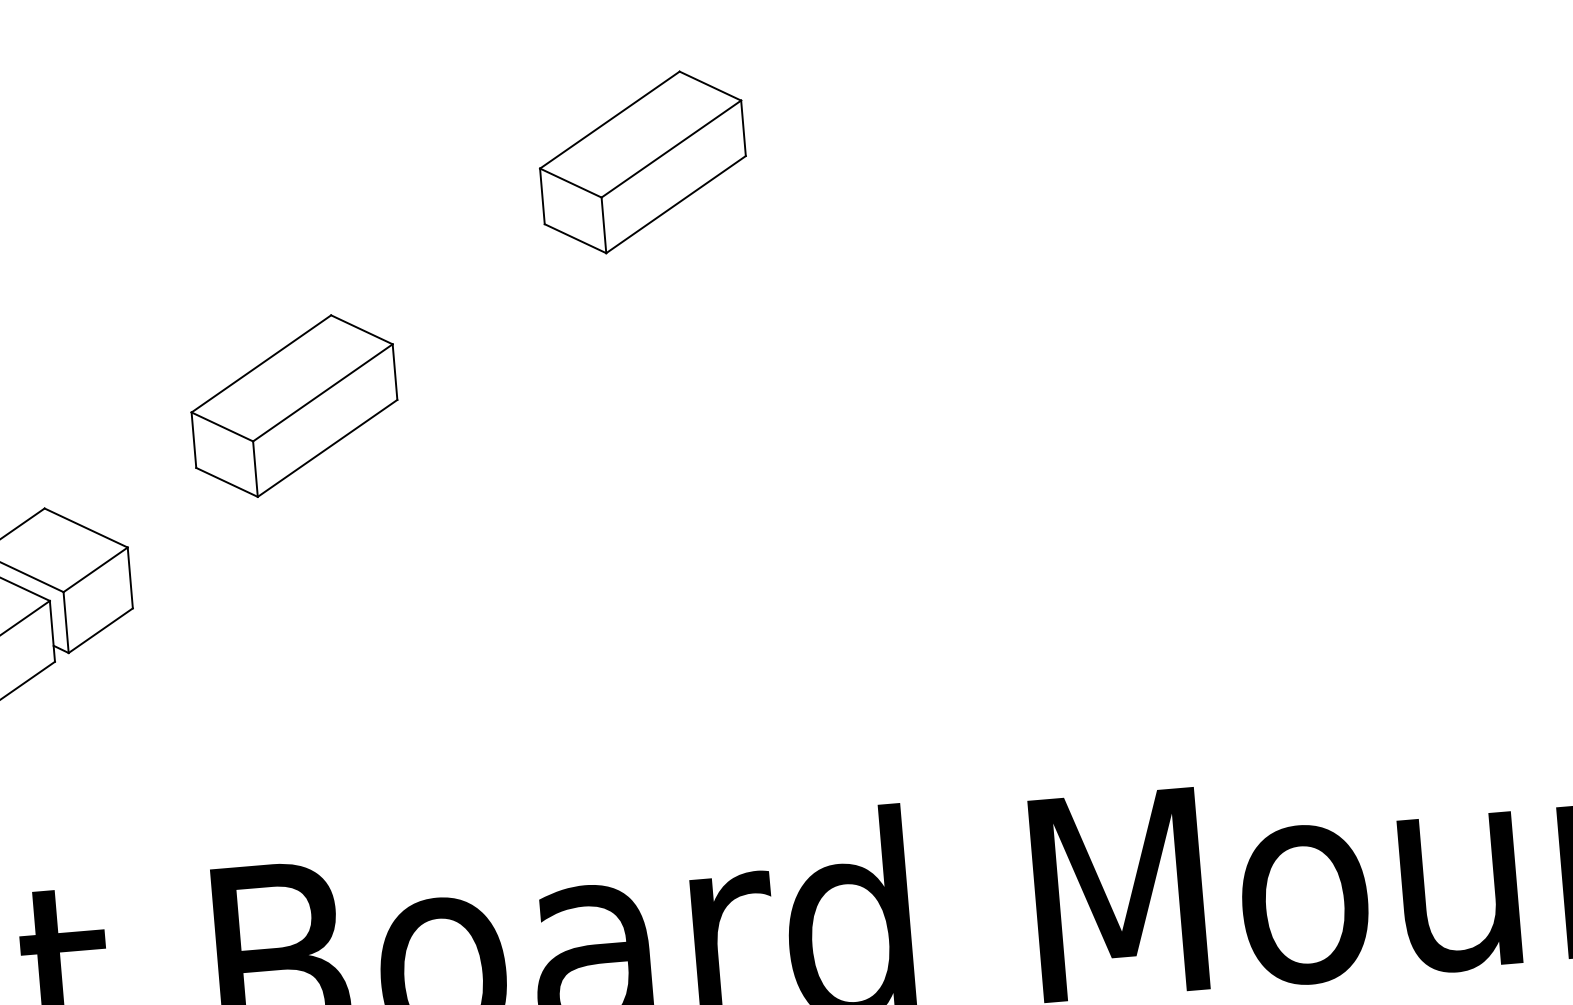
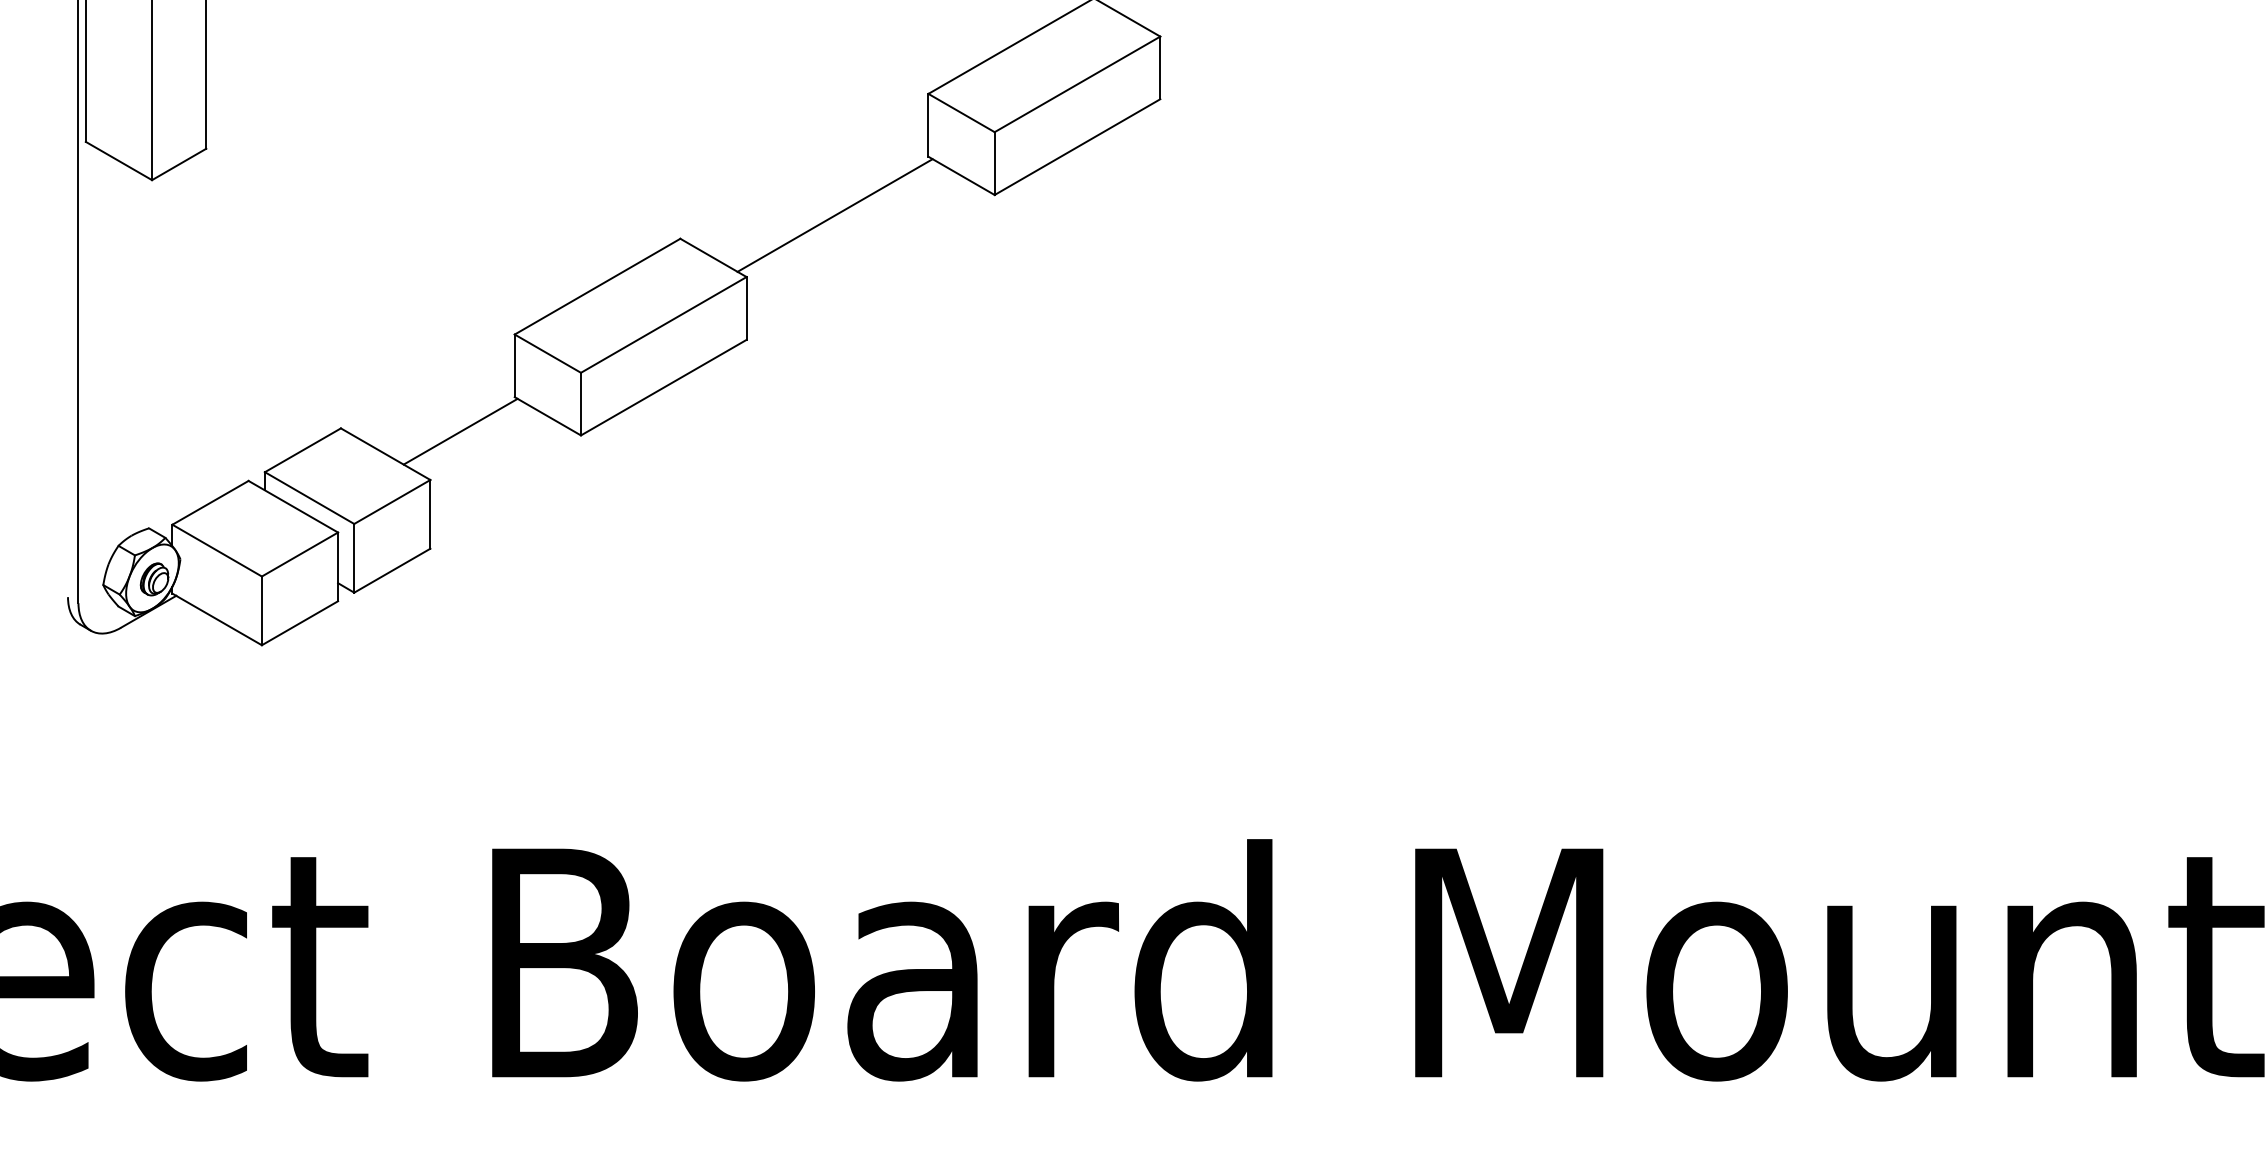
line: (465, 283) -> (834, 215), added
line: (150, 502) -> (460, 431), added

